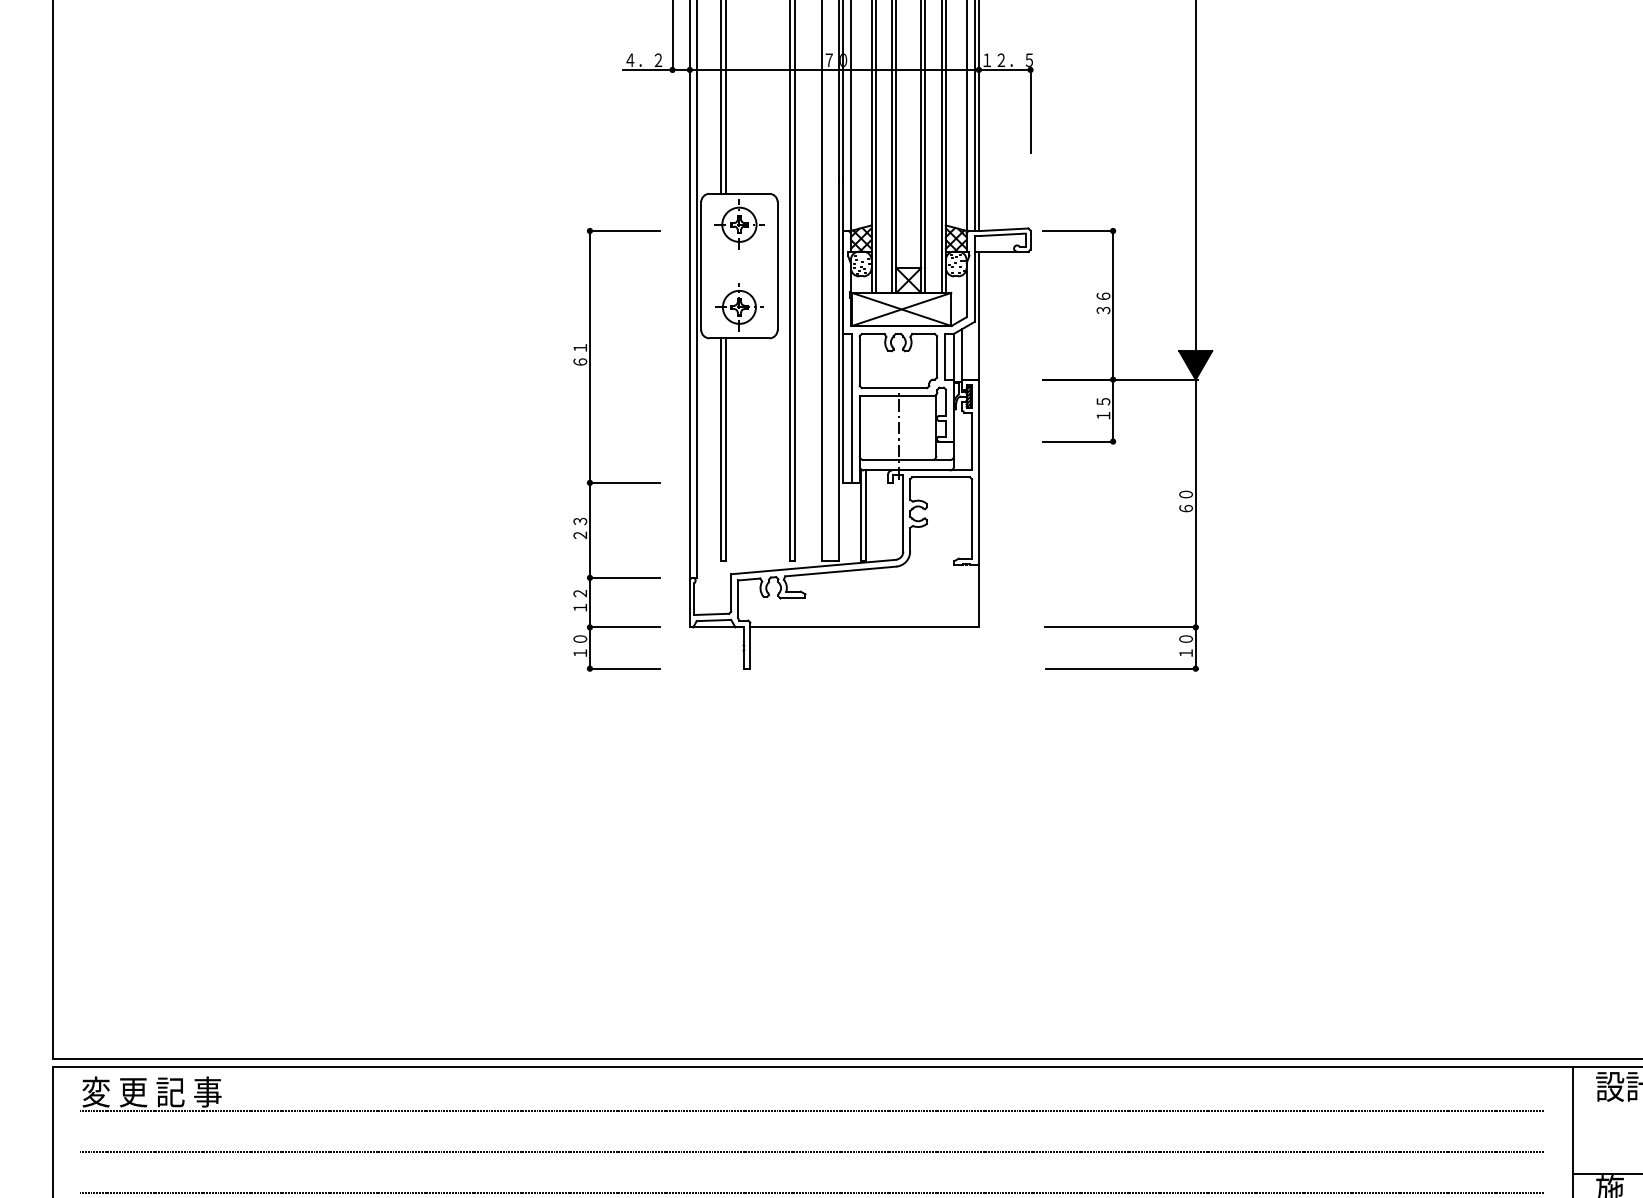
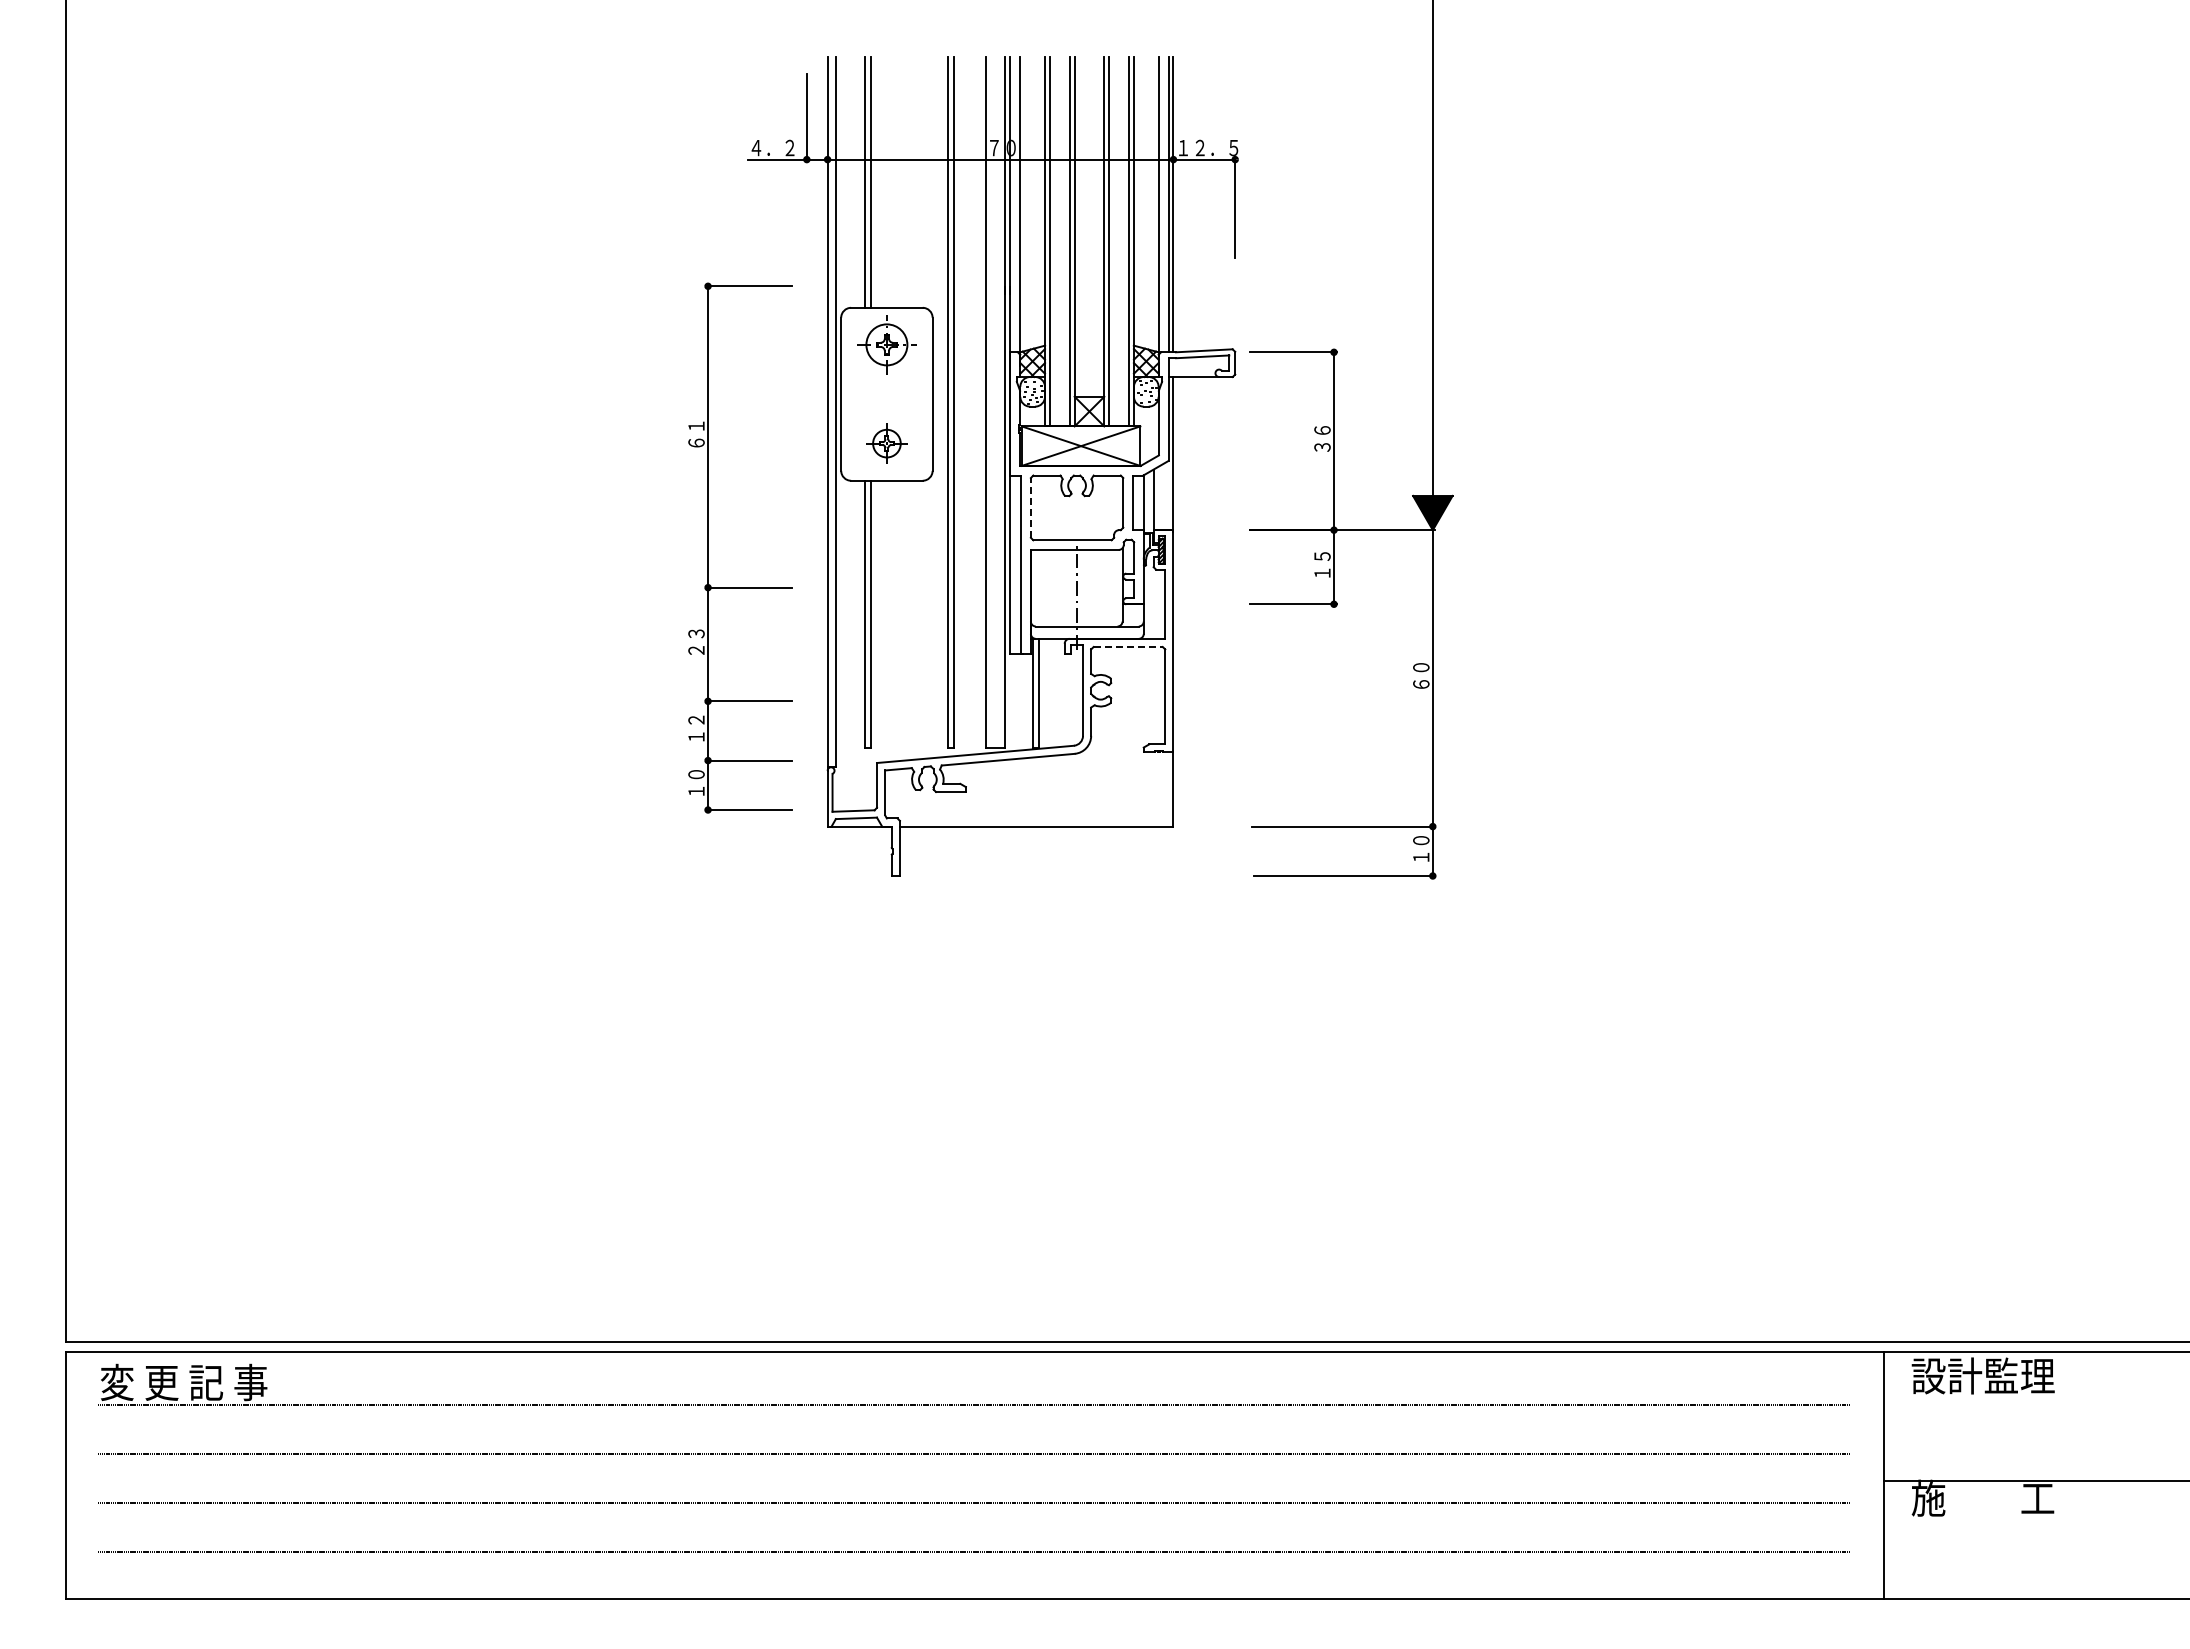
part: (739, 307) -> (886, 443), size x0.7
line: (859, 360) -> (1030, 507), solid -> dashed
part: (590, 449) -> (708, 547), moved
line: (941, 477) -> (1128, 647), solid -> dashed

